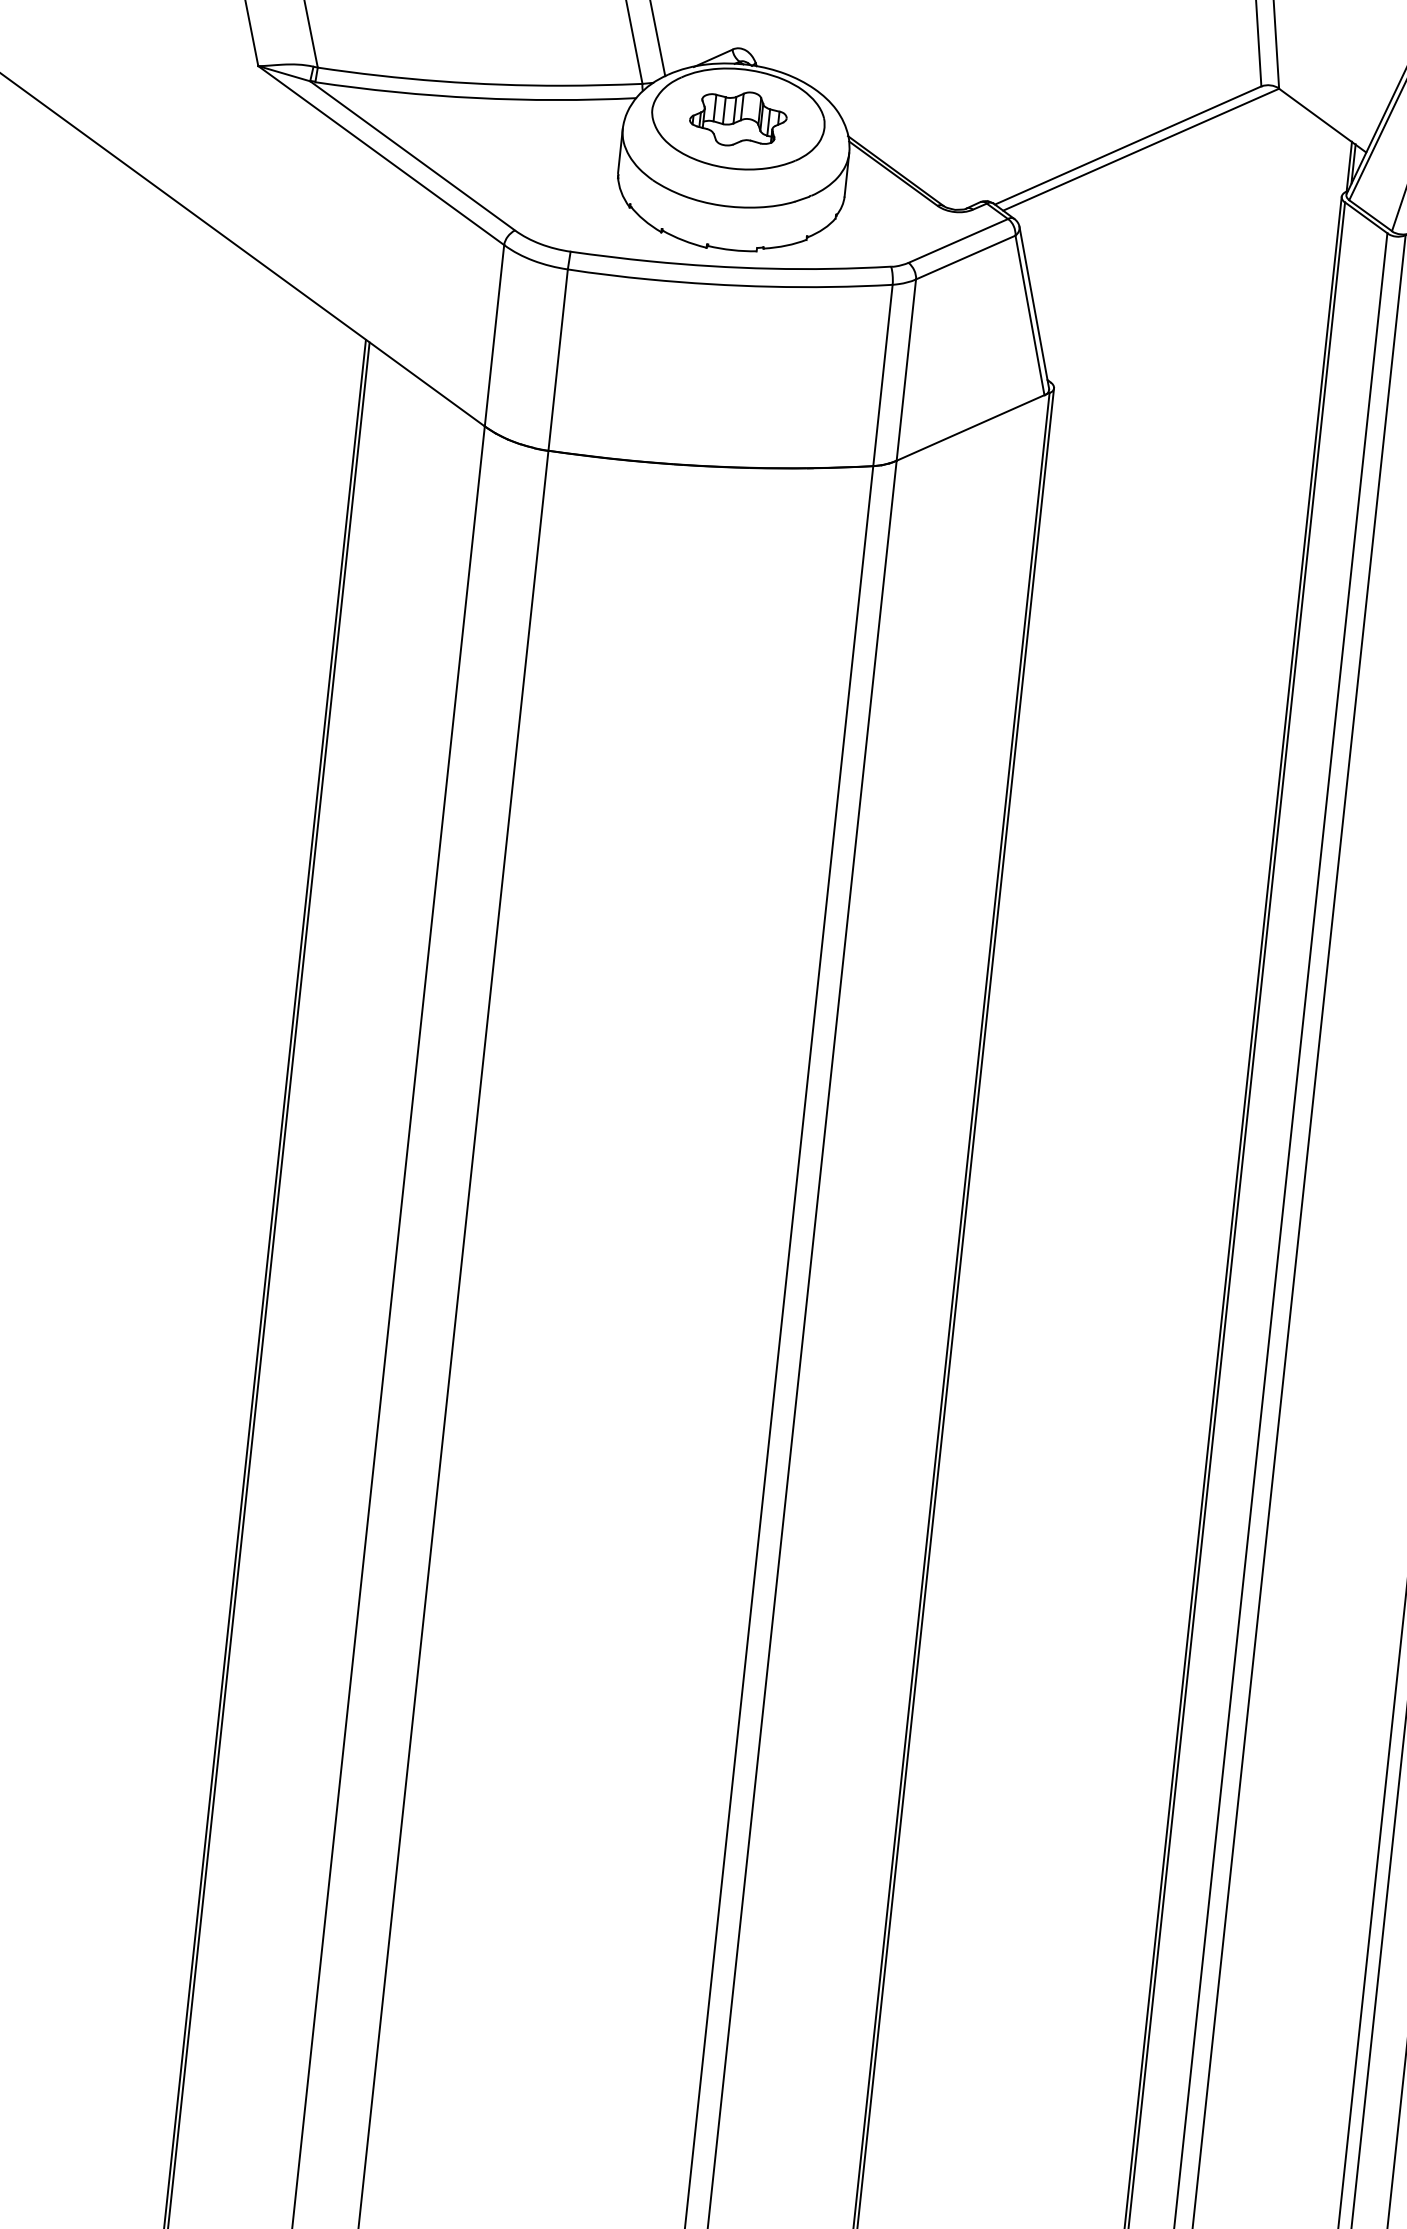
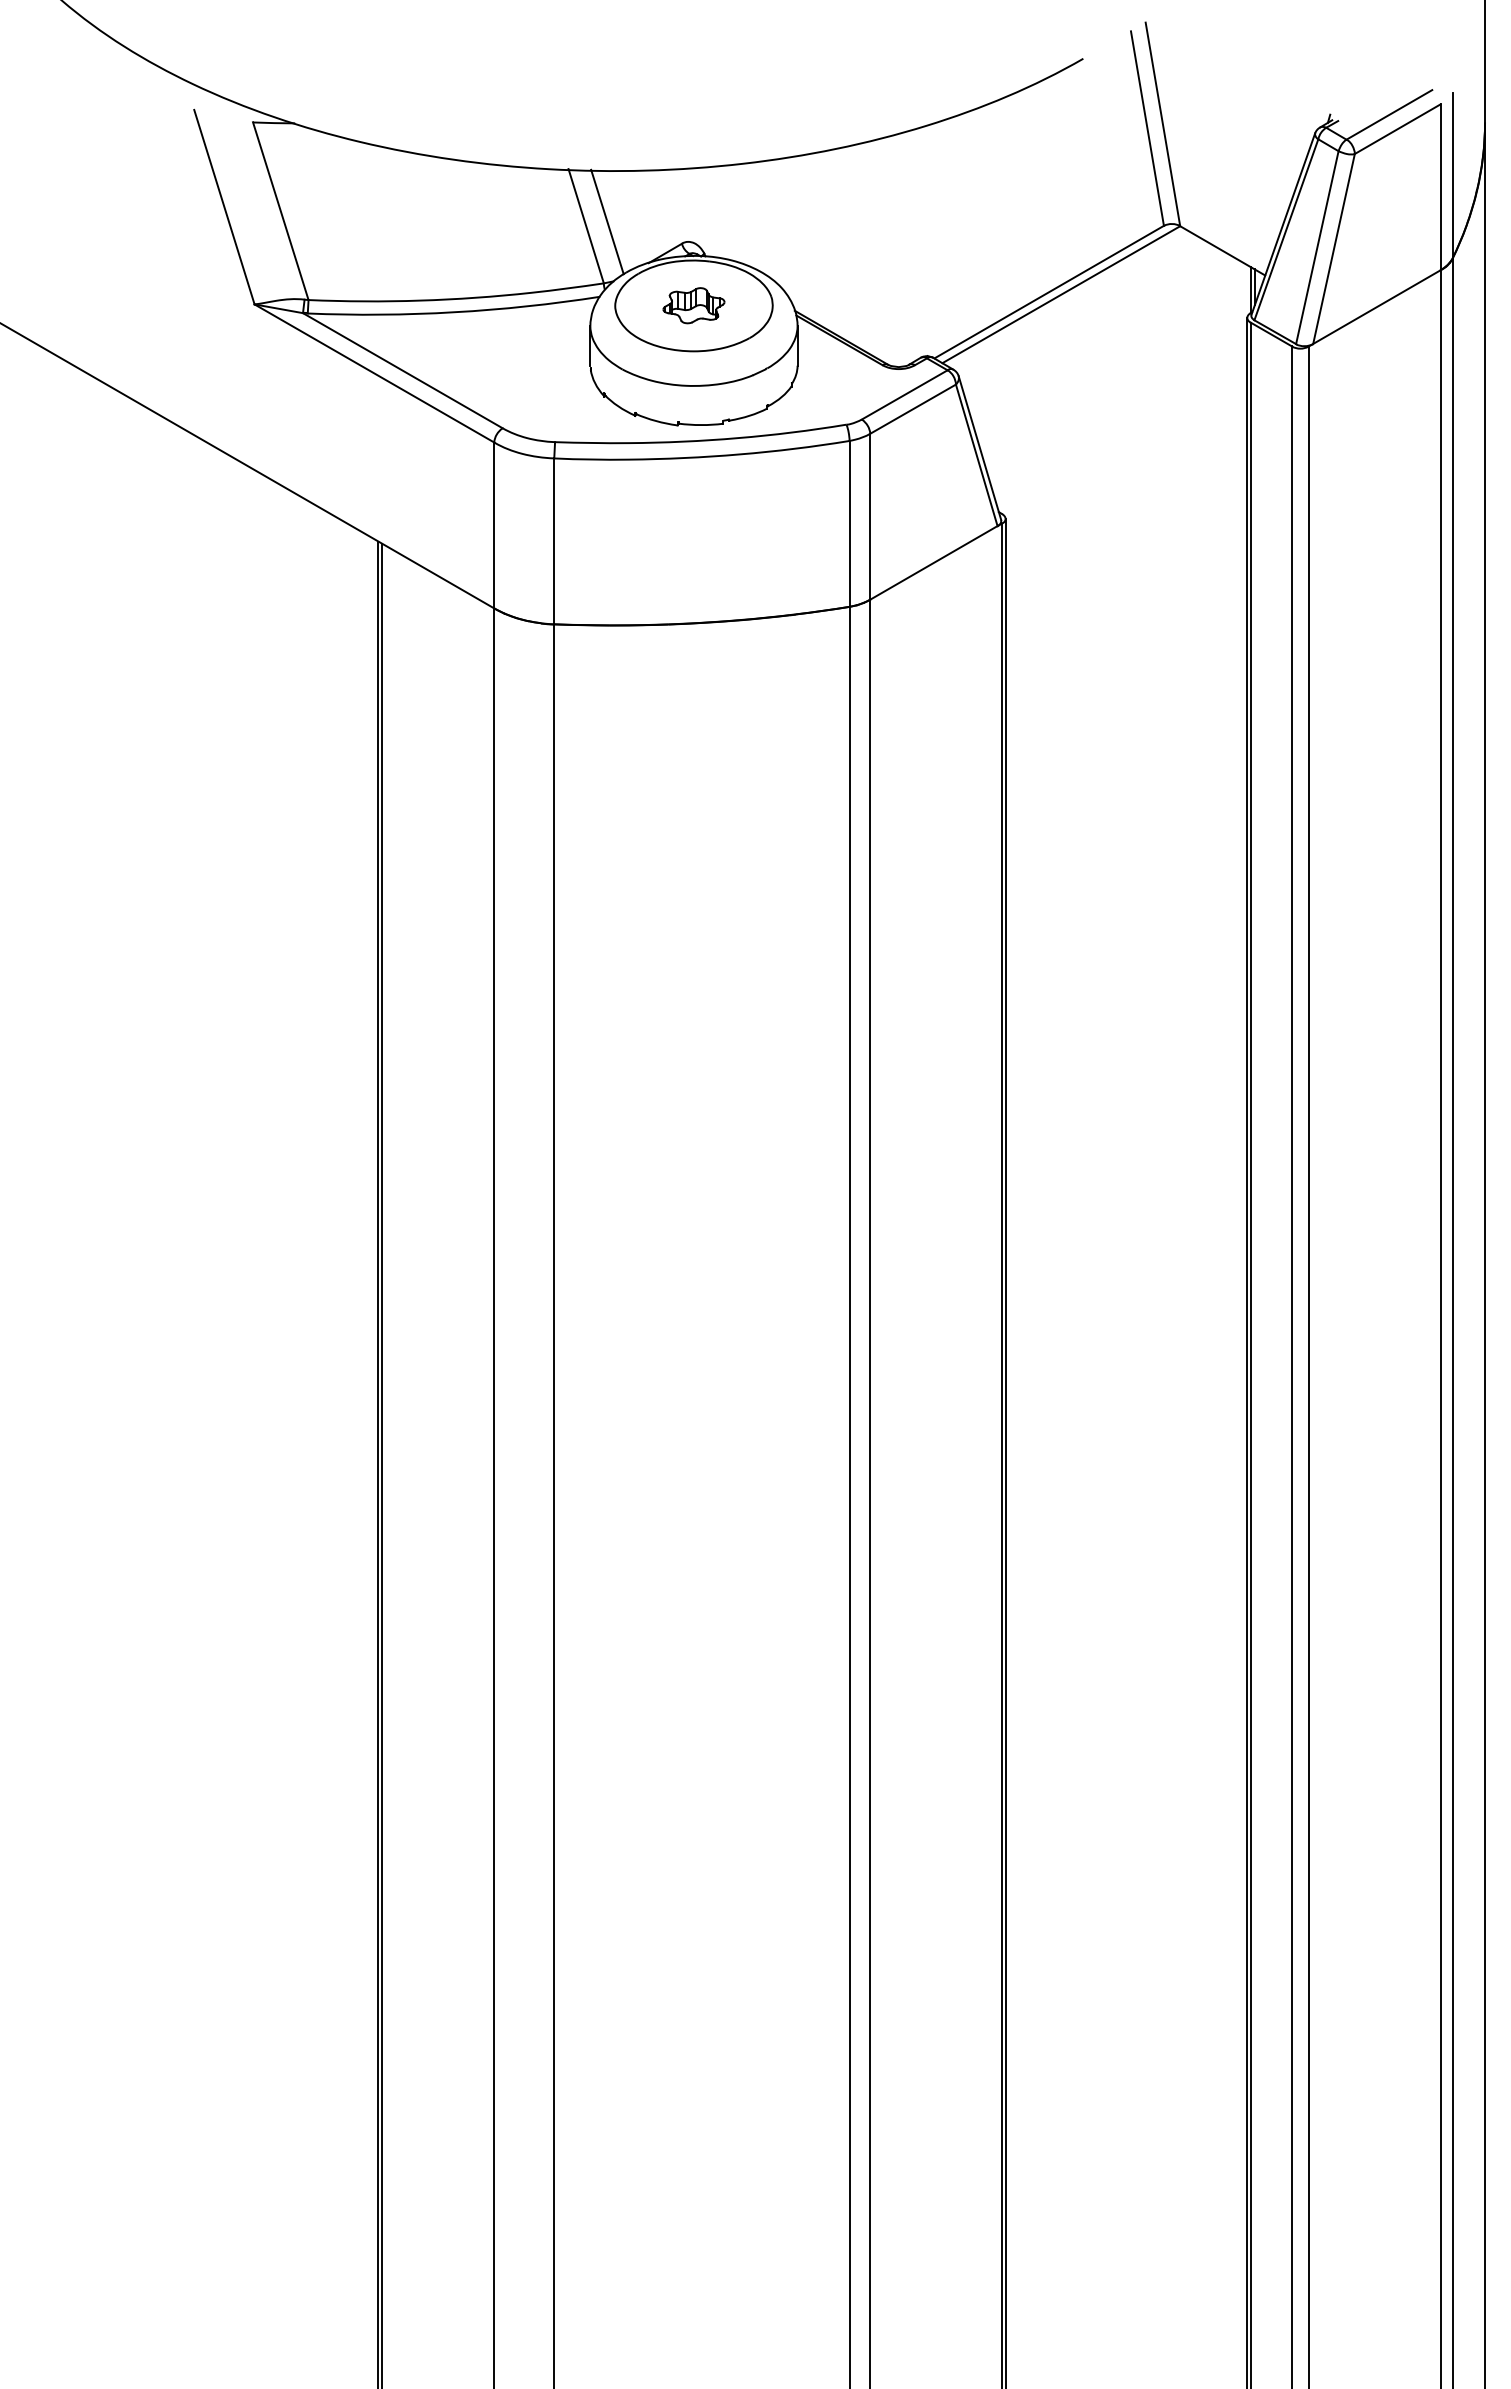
part: (737, 118) -> (693, 305), size x0.7

